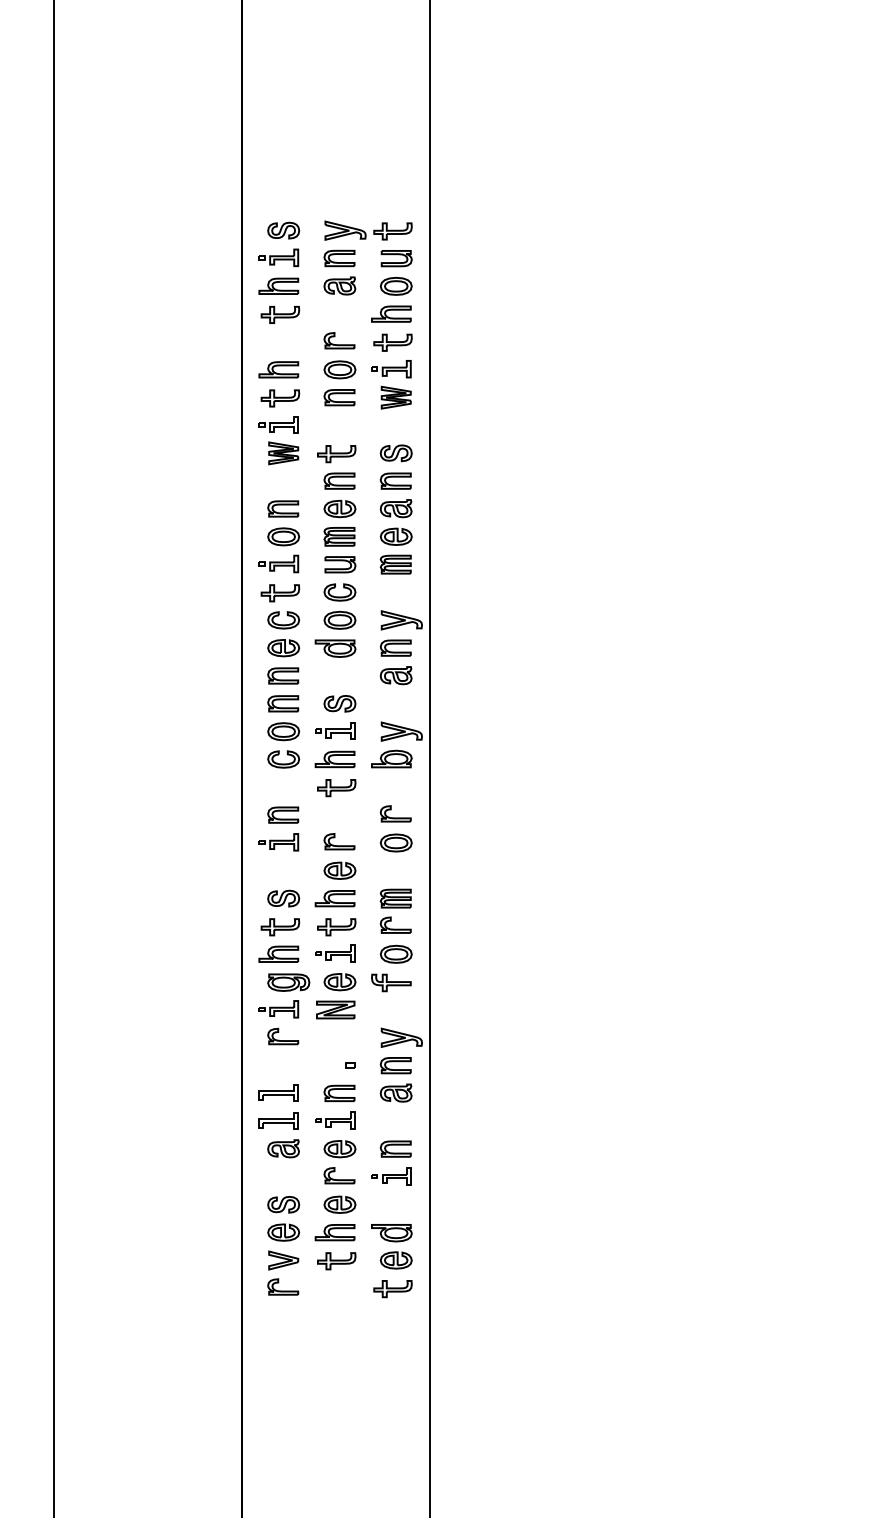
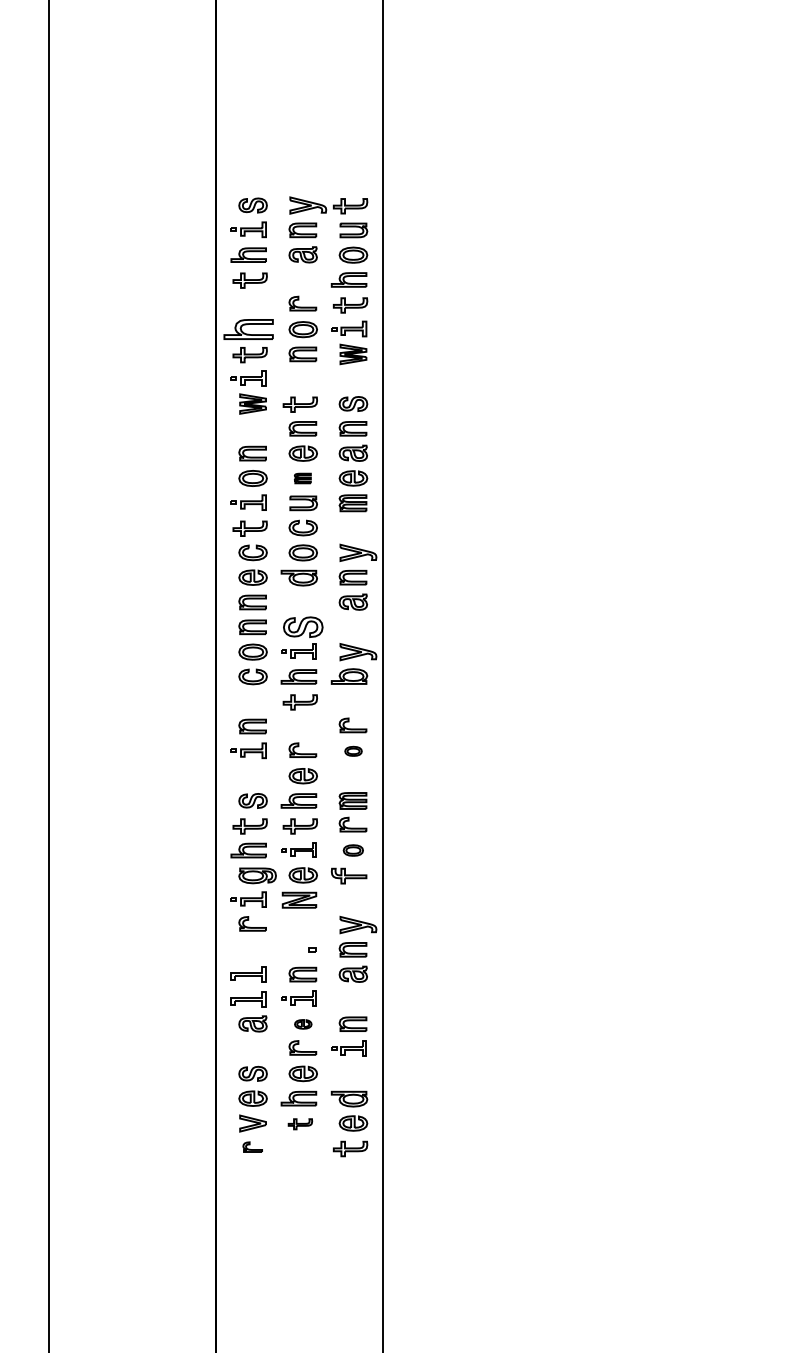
part: (278, 369) -> (248, 329), size x1.4
part: (339, 536) -> (302, 478), size x0.6
part: (339, 703) -> (302, 627), size x1.4
part: (396, 842) -> (353, 750), size x0.6
part: (395, 953) -> (352, 849), size x0.7
part: (339, 1149) -> (302, 1024), size x0.6
part: (336, 1261) -> (300, 1124), size x0.7
part: (283, 1286) -> (252, 1146), size x0.7

